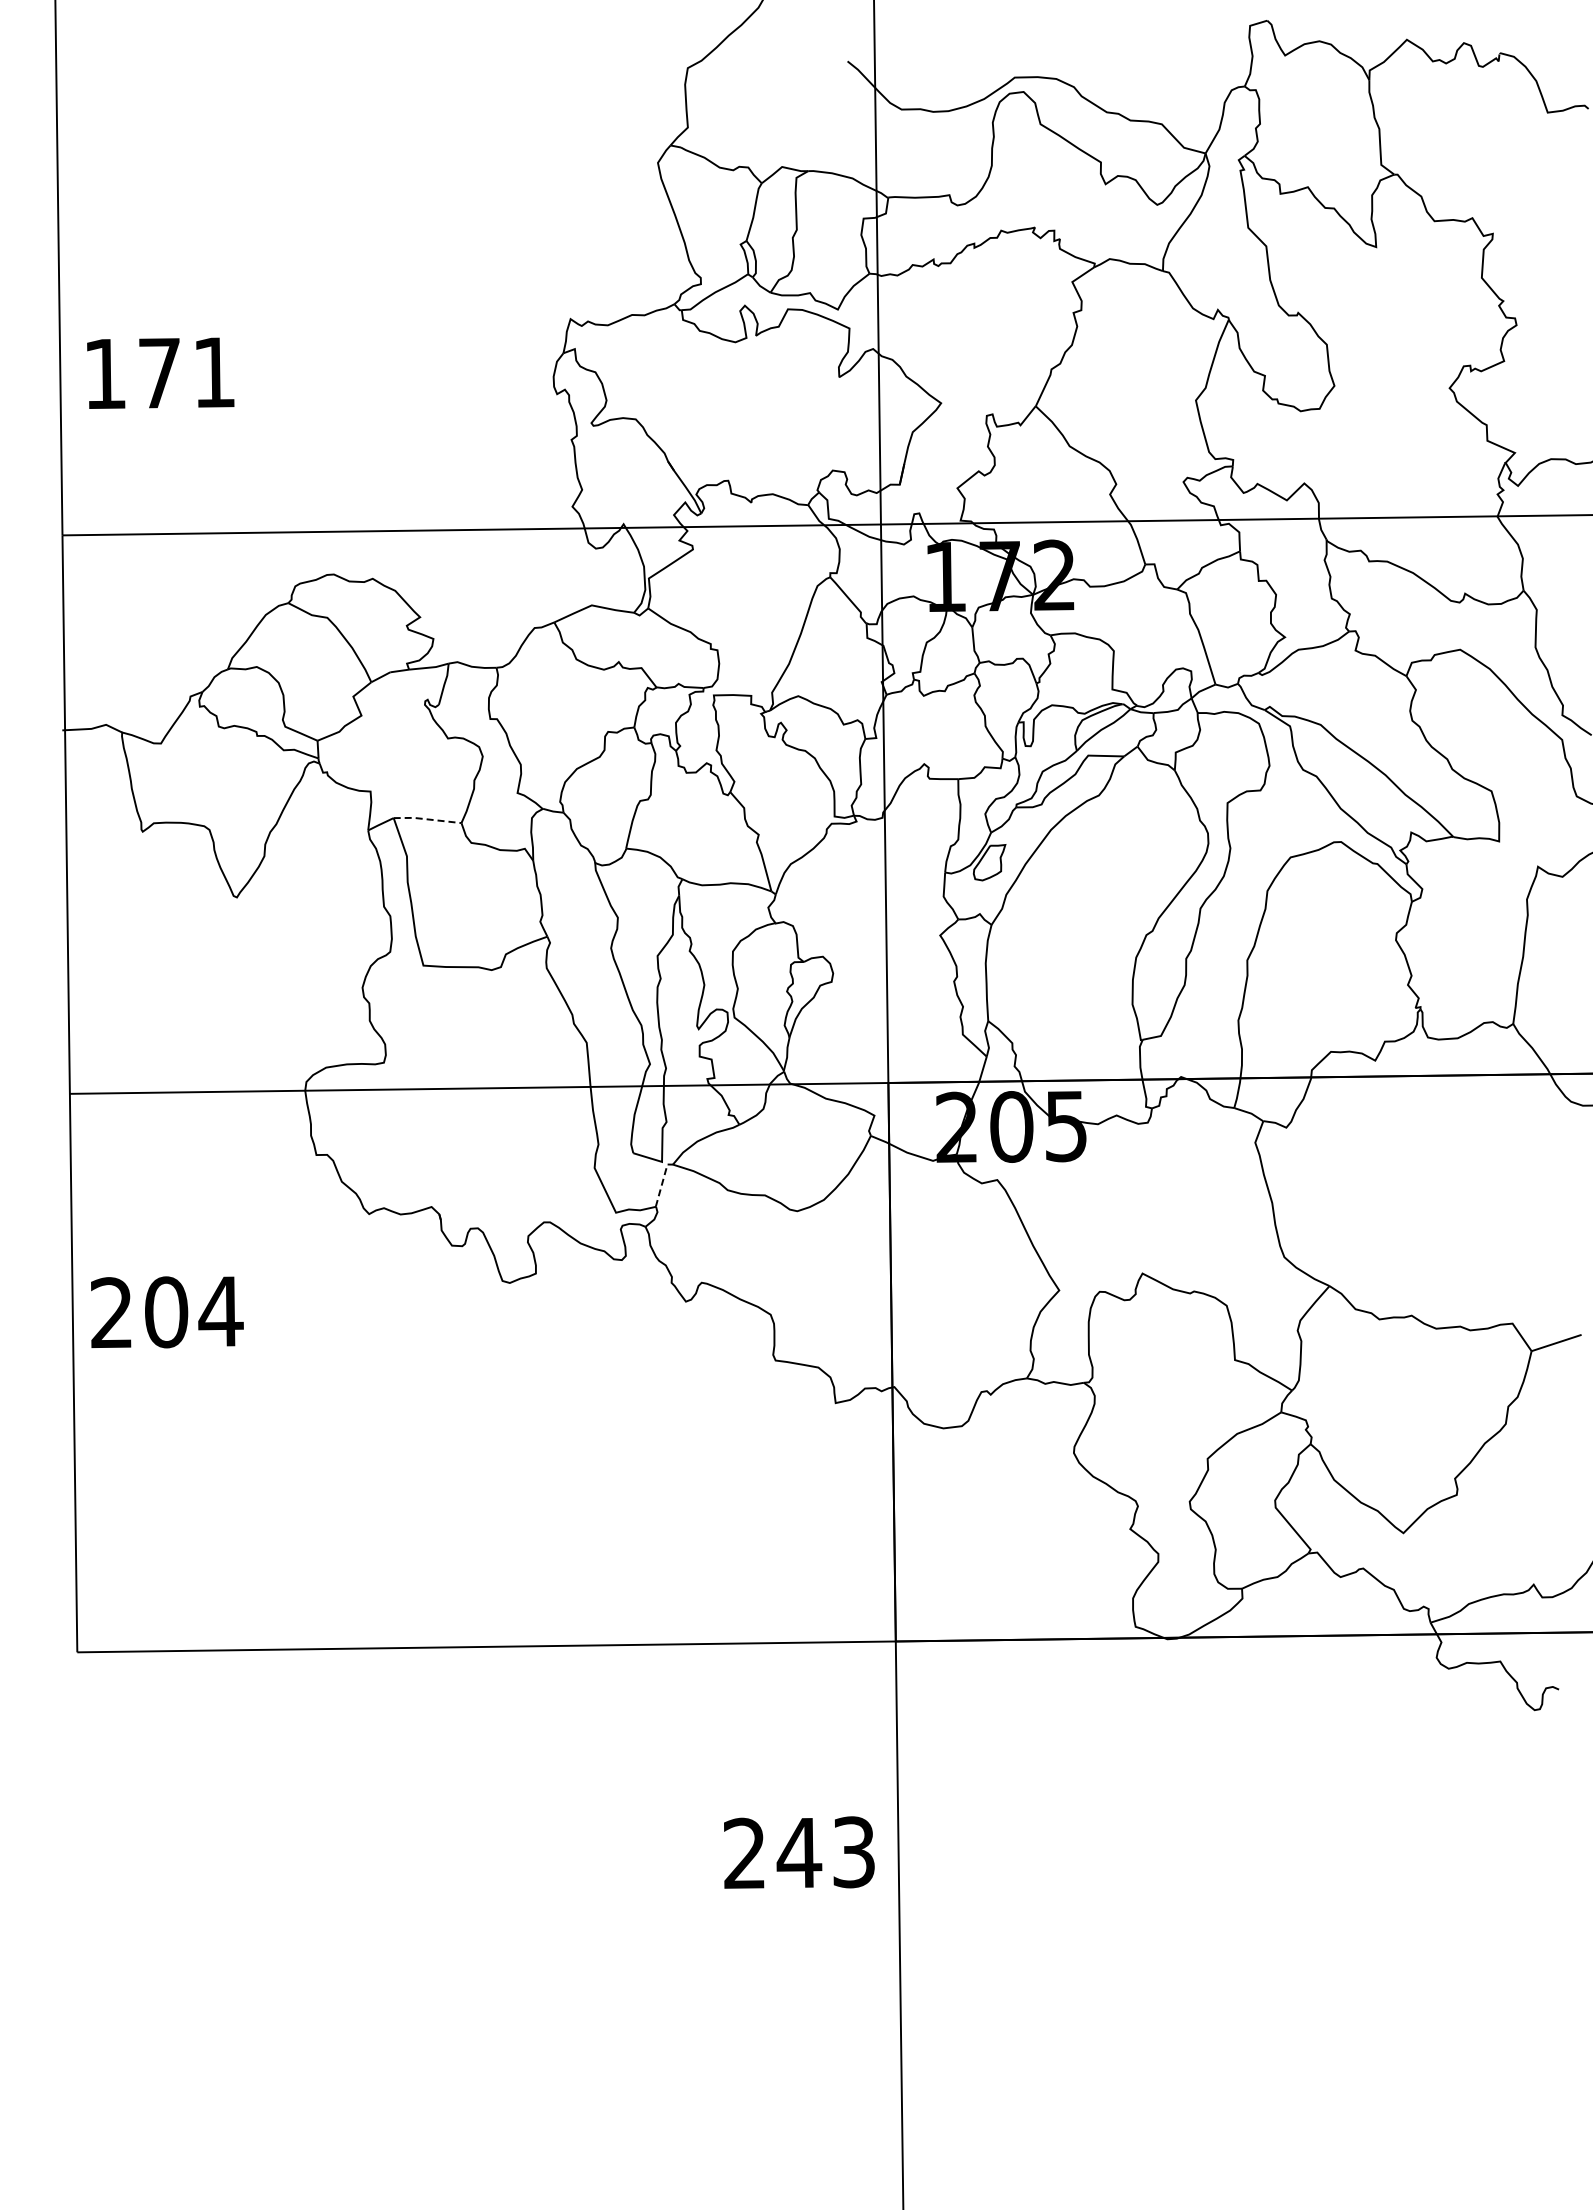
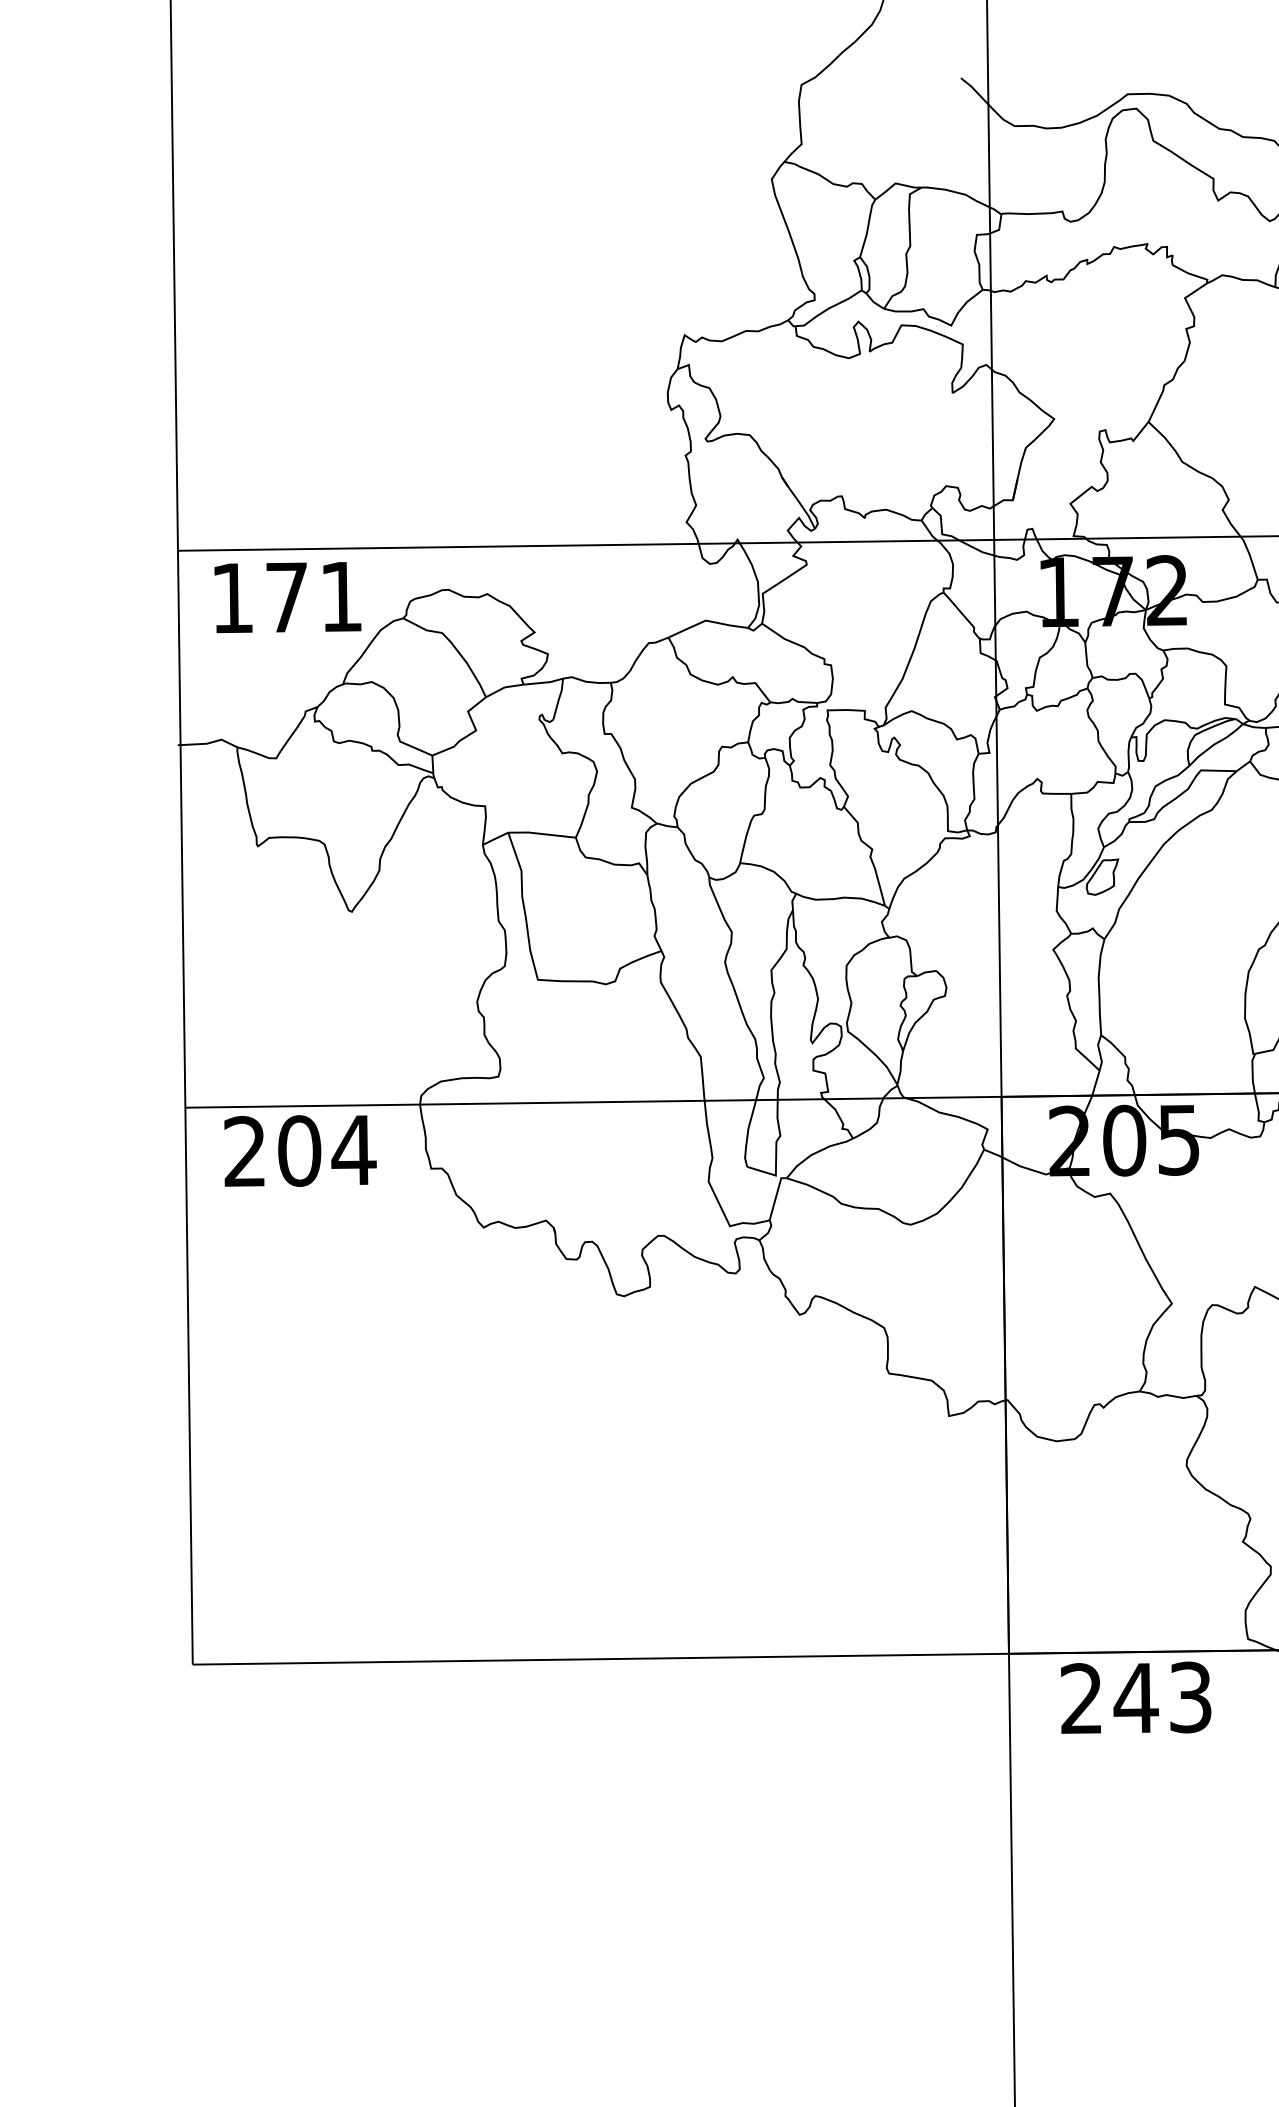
text: (160, 372) -> (287, 596), moved
line: (426, 819) -> (540, 834), dashed -> solid
line: (662, 1182) -> (776, 1196), dashed -> solid
text: (167, 1312) -> (300, 1151), moved
text: (799, 1852) -> (1136, 1697), moved

